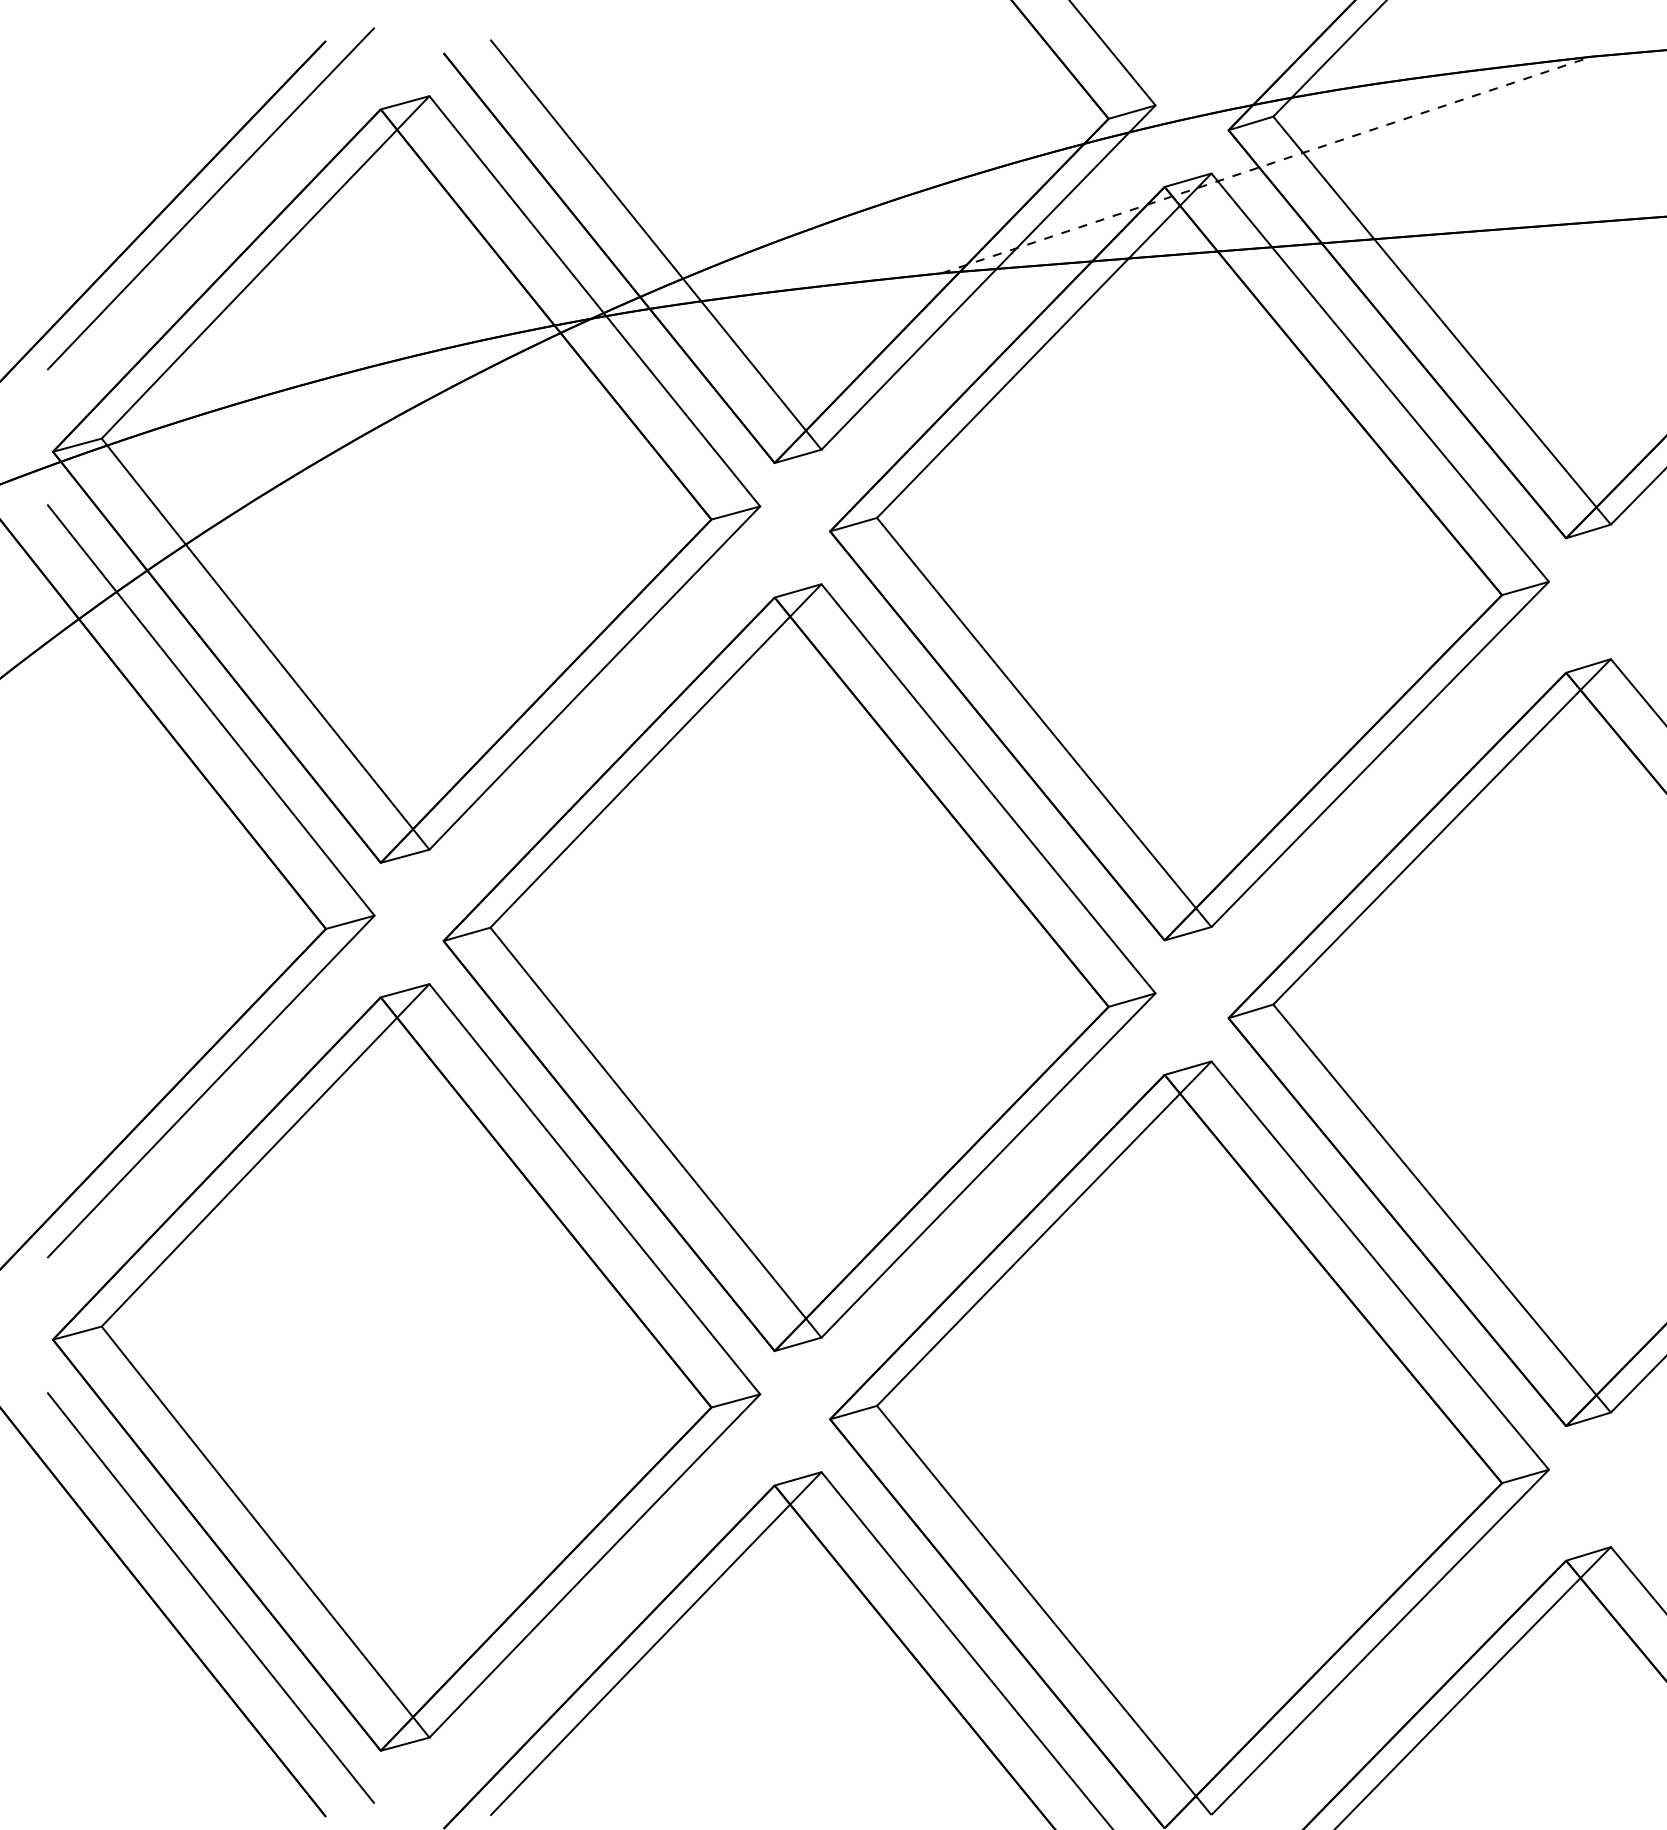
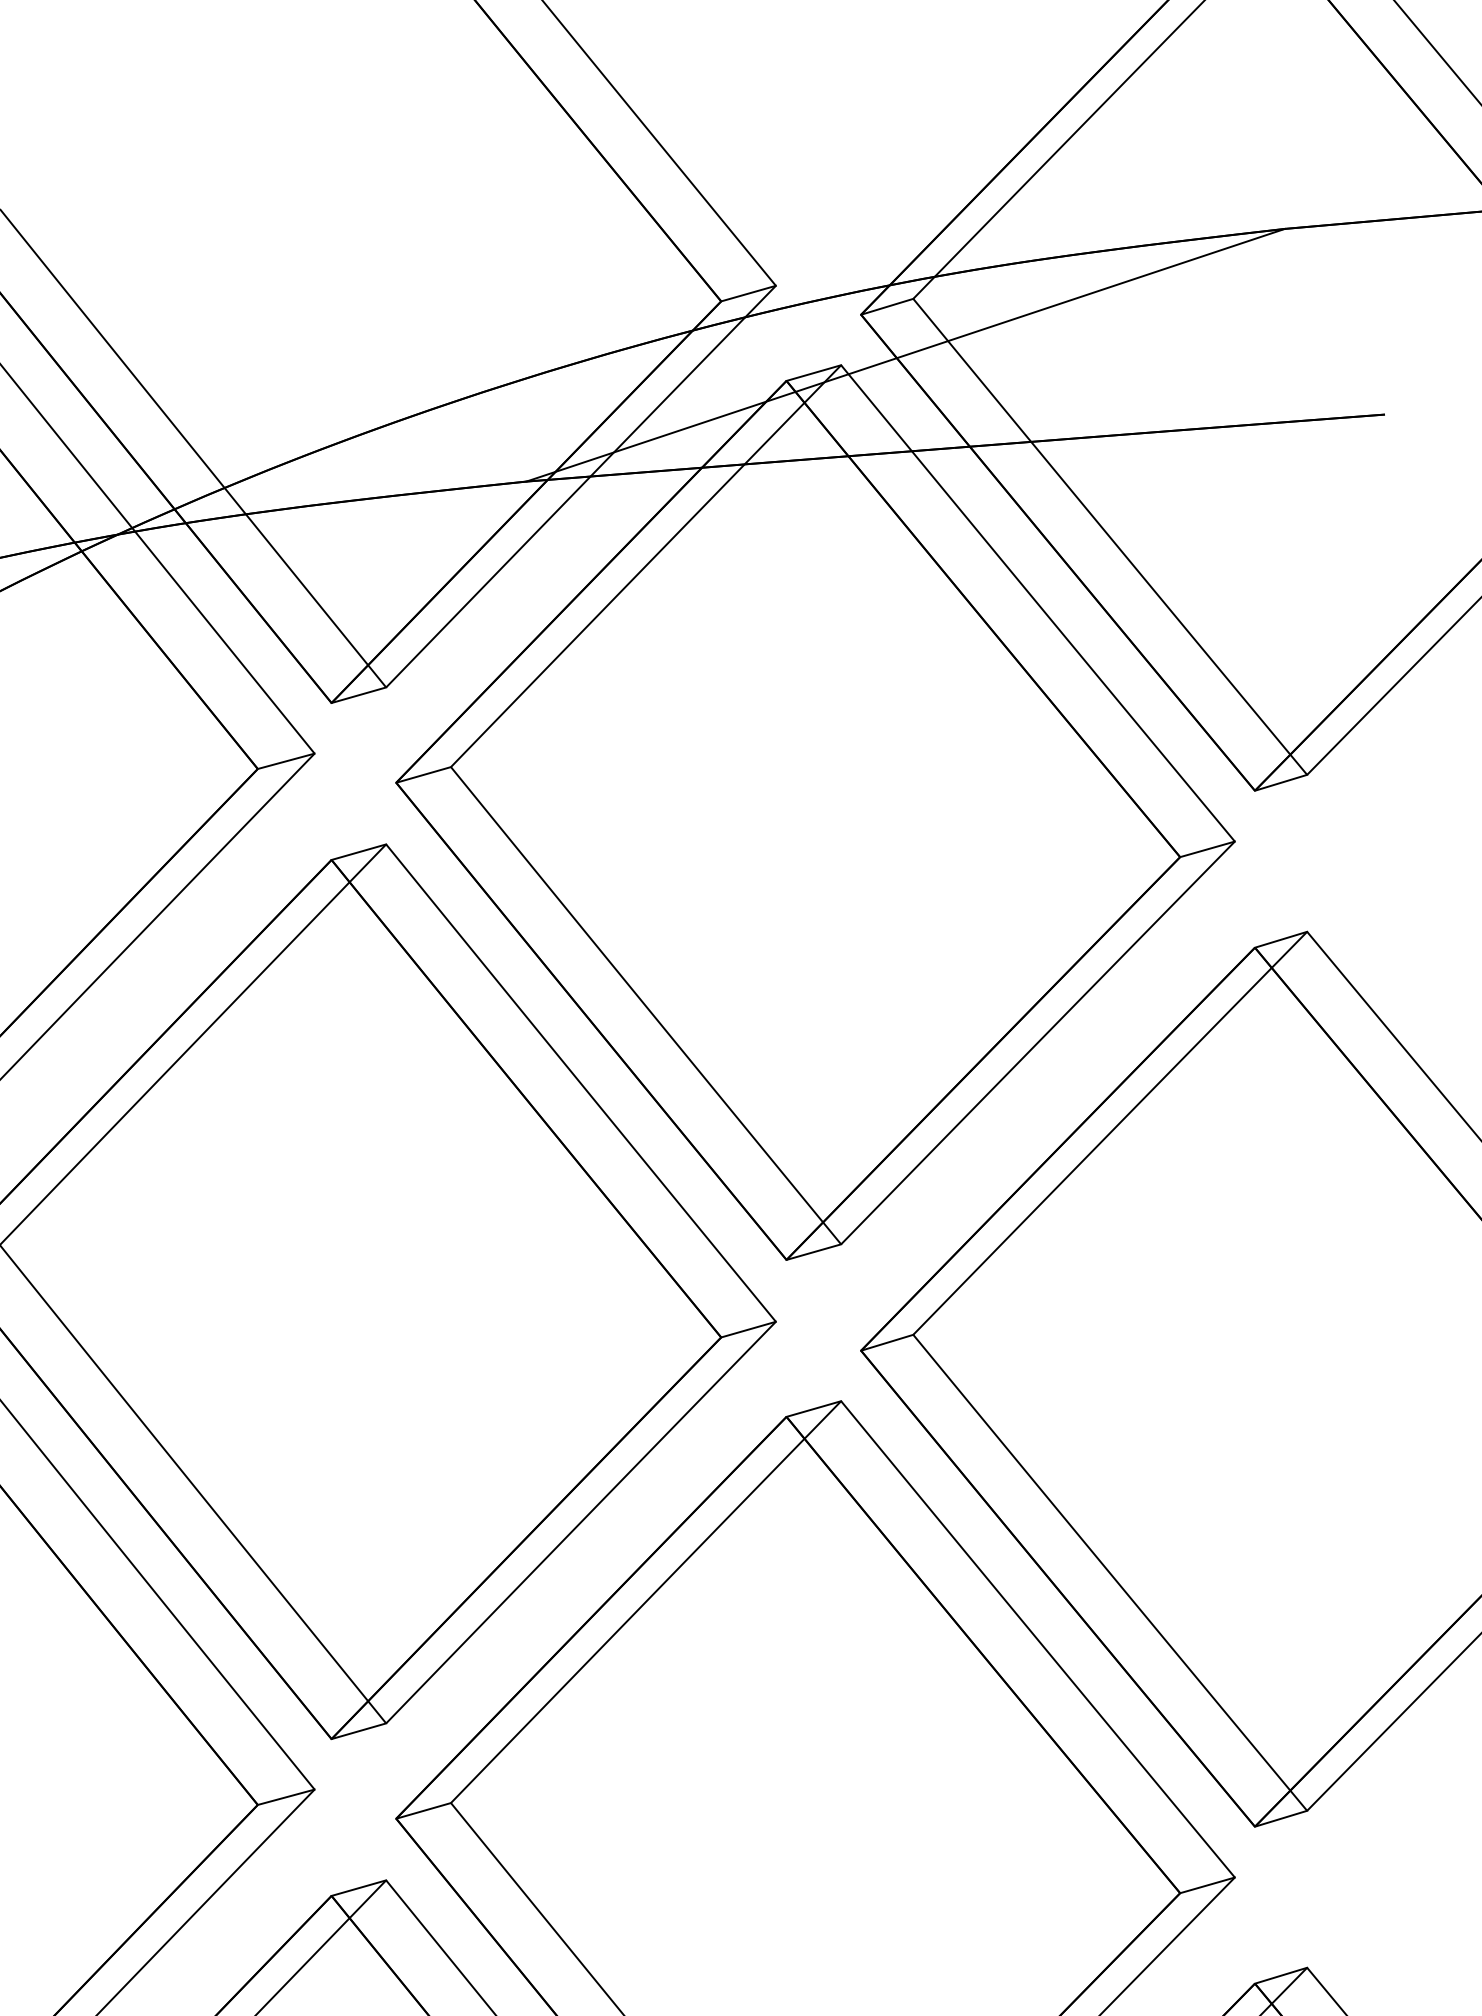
line: (1266, 164) -> (905, 354), dashed -> solid

